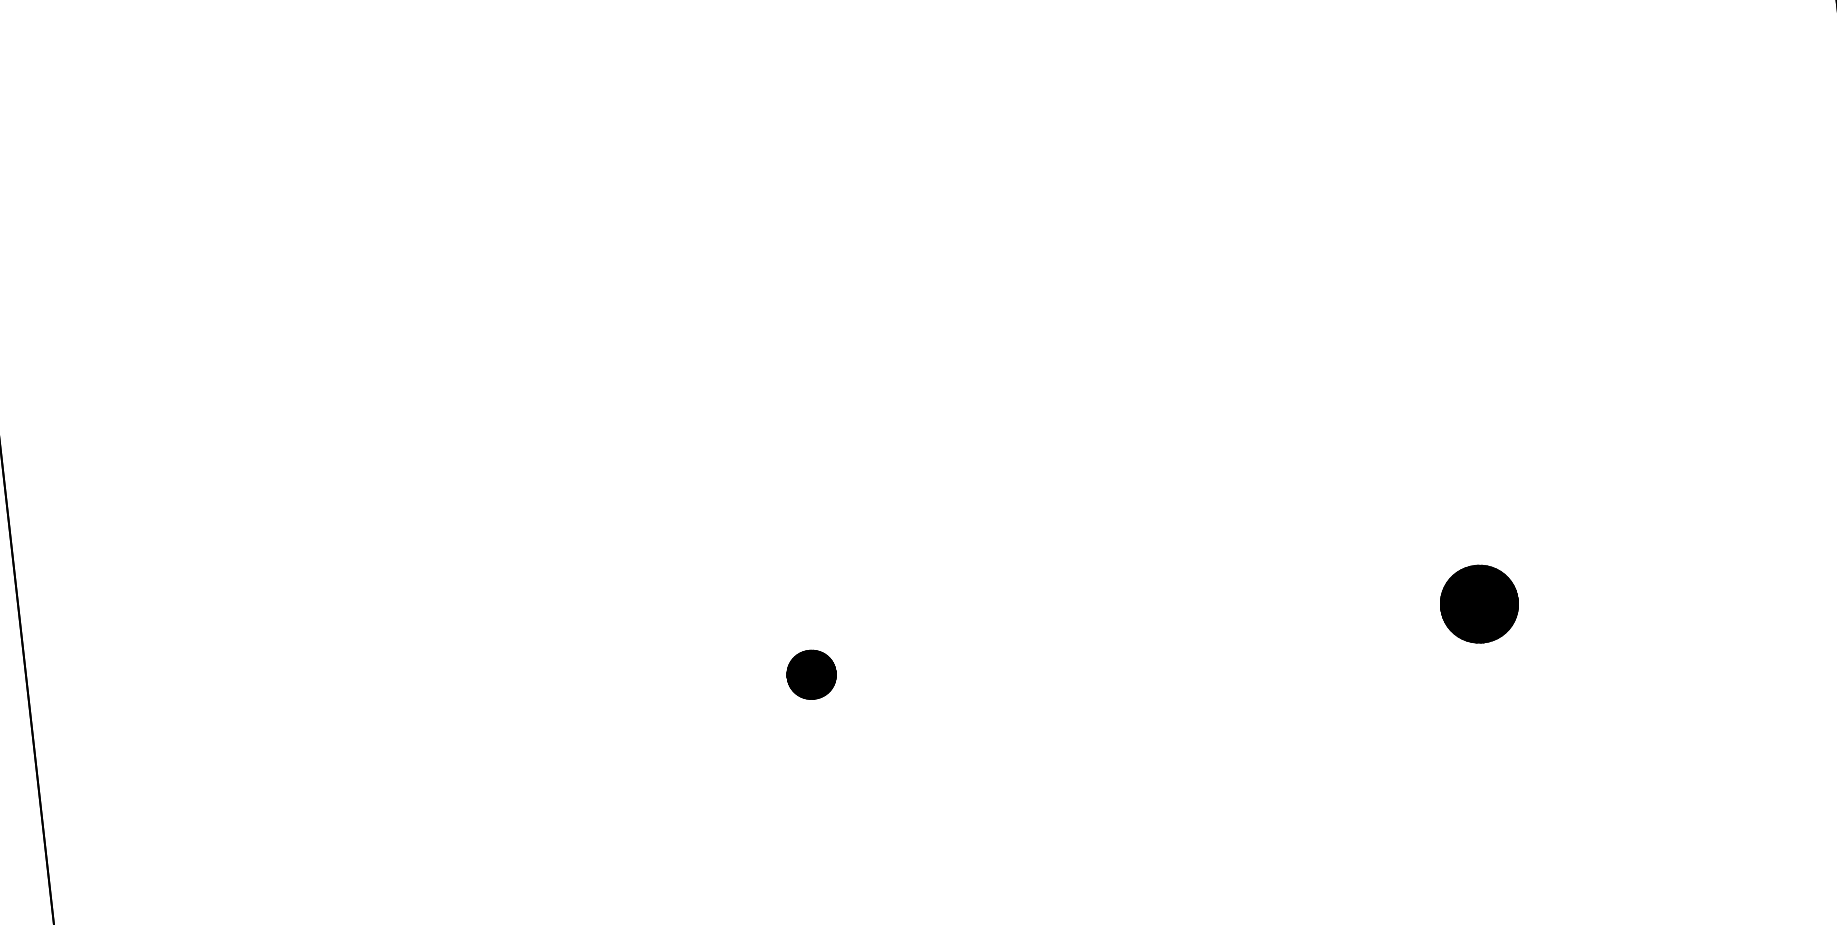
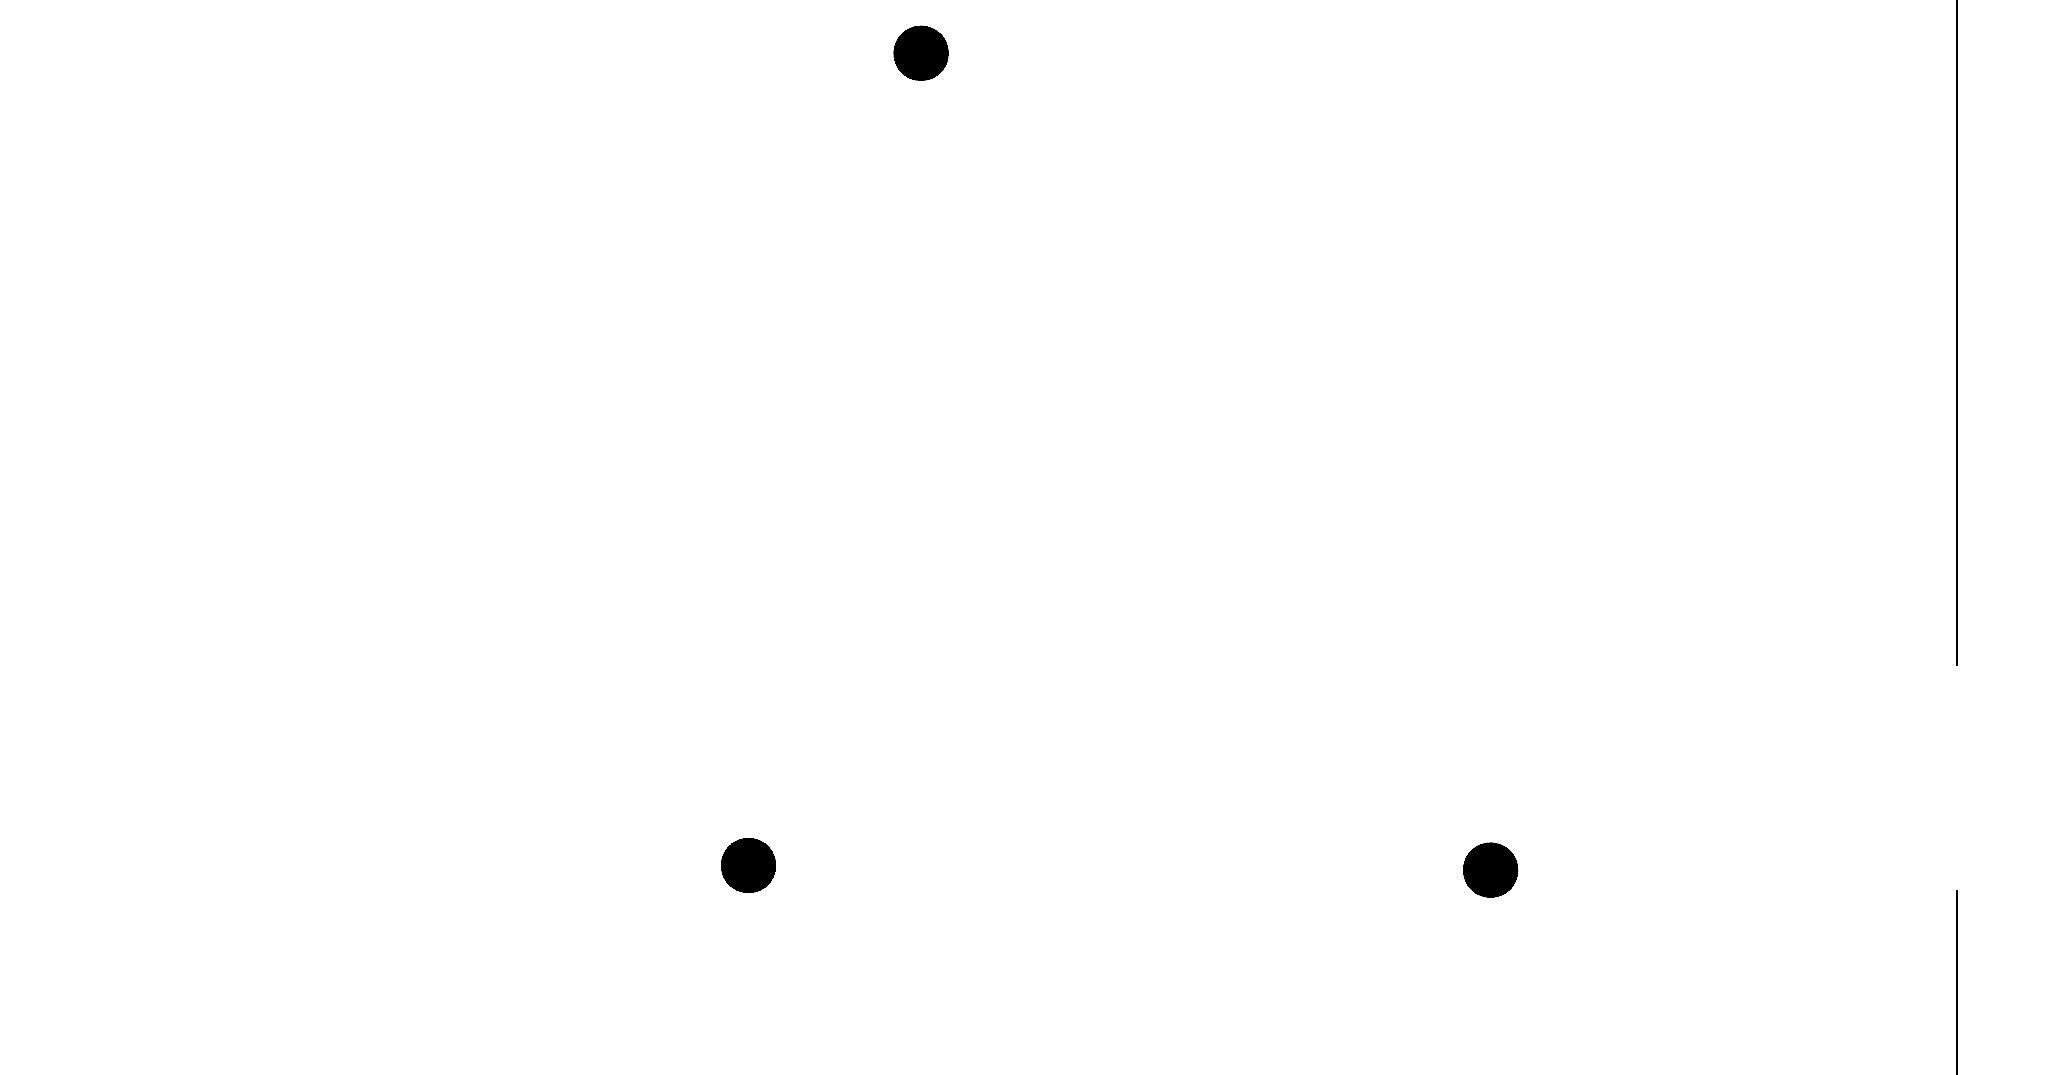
part: (1479, 603) -> (1490, 869), size x0.62

